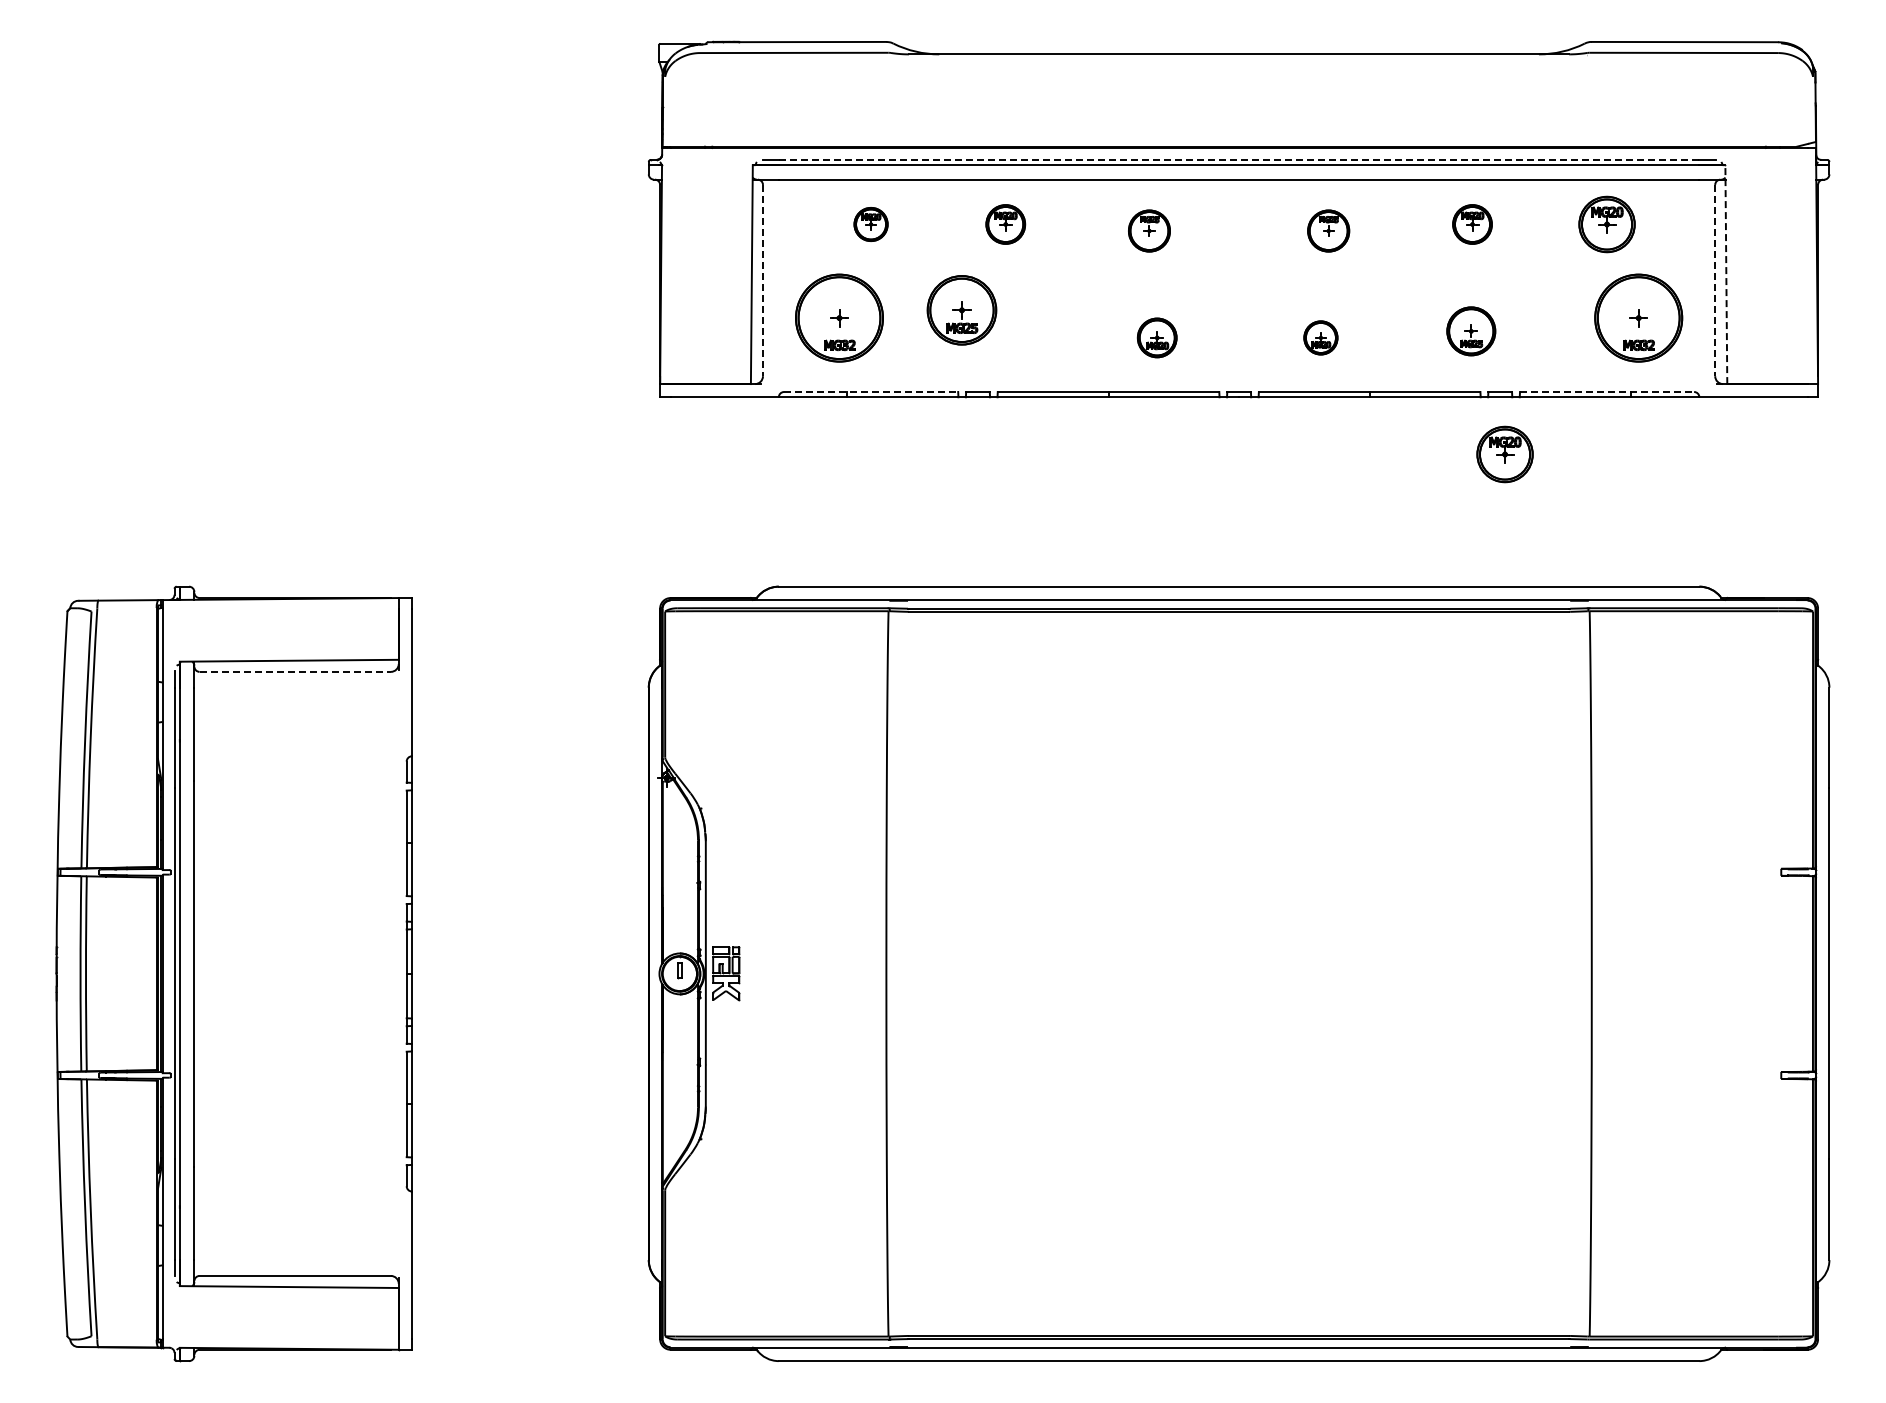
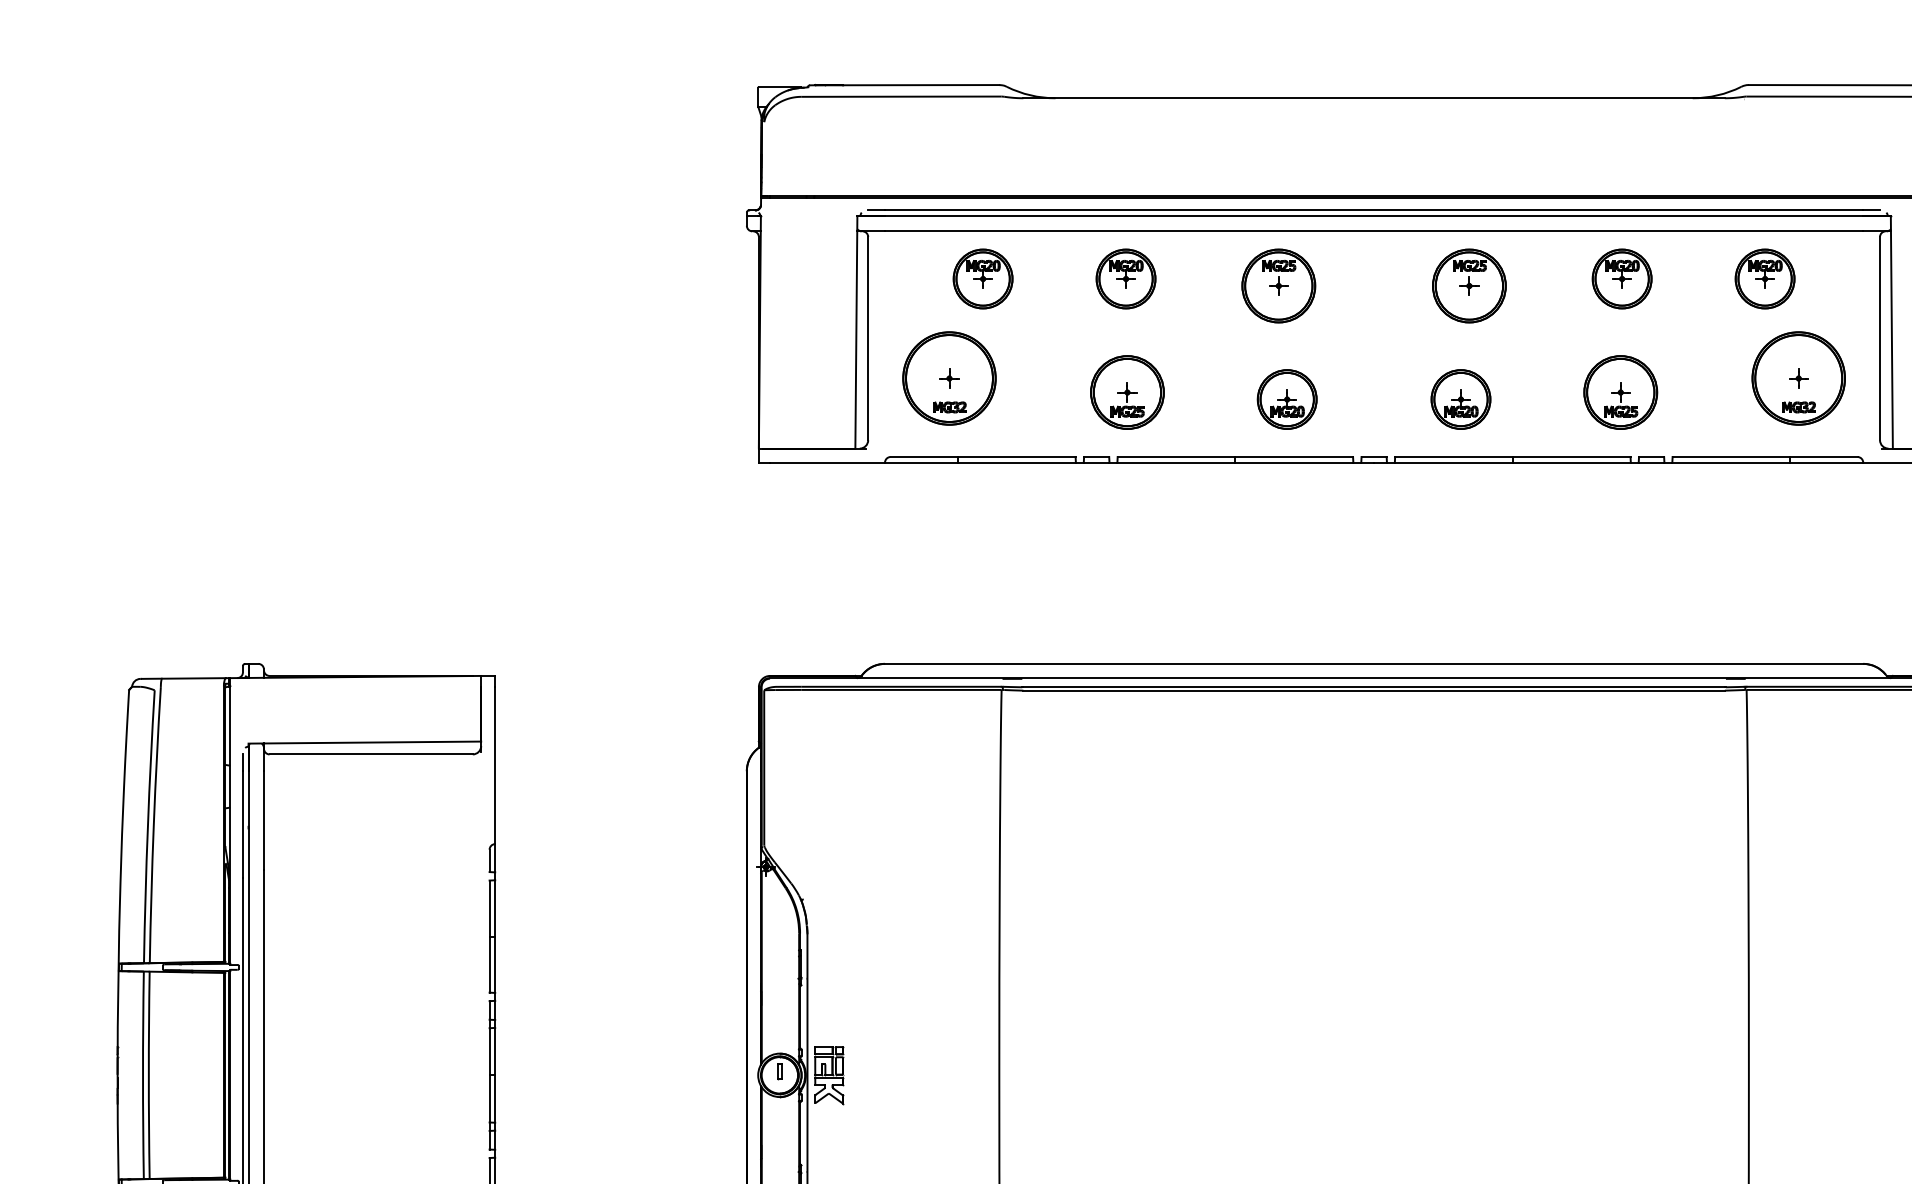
line: (1238, 159) -> (1373, 209), dashed -> solid
part: (870, 224) -> (982, 279), size x1.67
part: (1005, 224) -> (1125, 279), size x1.43
part: (1472, 224) -> (1622, 279), size x1.43
part: (1149, 230) -> (1278, 285), size x1.67
part: (1328, 230) -> (1469, 285), size x1.67
line: (1726, 274) -> (1892, 332), dashed -> solid
line: (763, 280) -> (868, 338), dashed -> solid
line: (1715, 280) -> (1880, 338), dashed -> solid
part: (961, 310) -> (1126, 392), moved
part: (1471, 331) -> (1621, 392), size x1.43
part: (1156, 337) -> (1286, 399), size x1.43
part: (1320, 337) -> (1460, 399), size x1.67
line: (871, 392) -> (983, 457), dashed -> solid
line: (1607, 392) -> (1765, 457), dashed -> solid
part: (1504, 454) -> (1656, 523), removed
line: (295, 671) -> (371, 754), dashed -> solid

